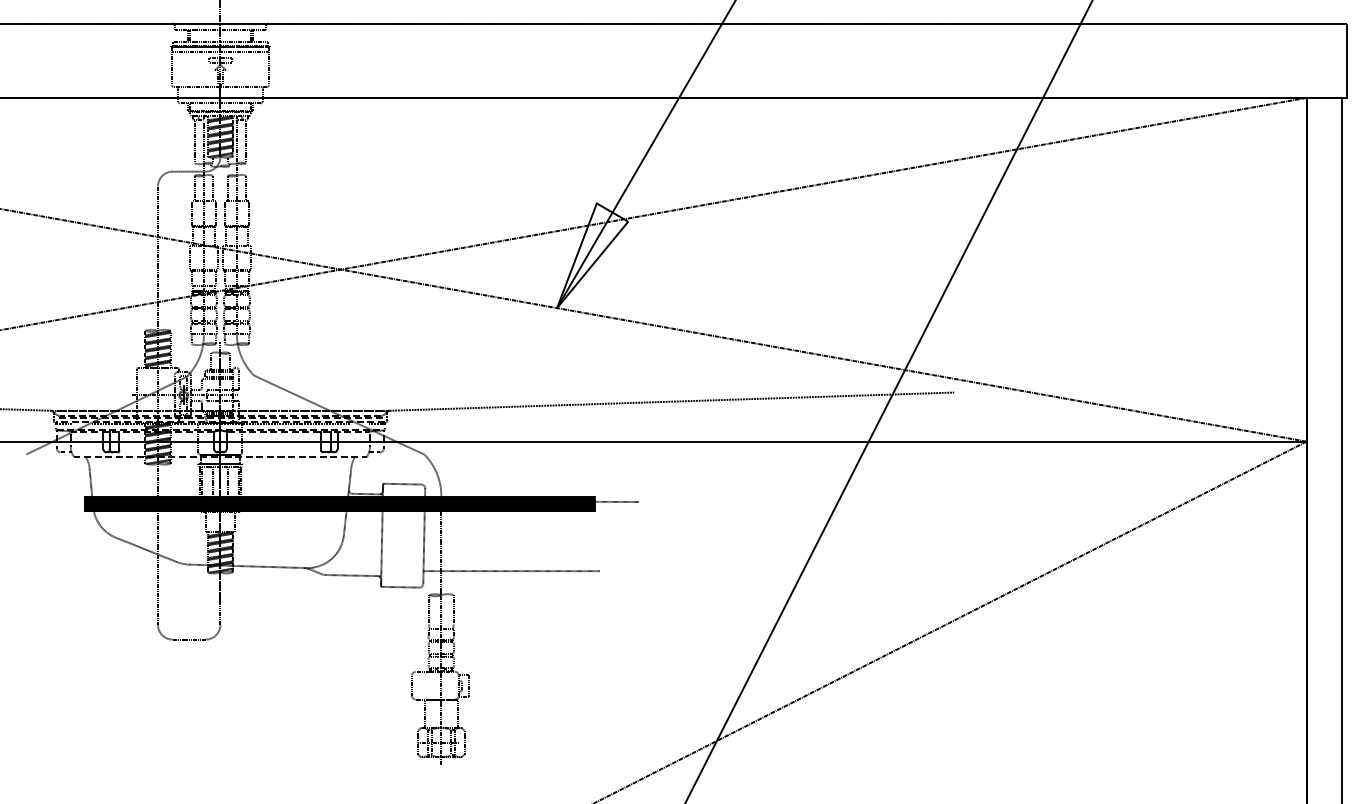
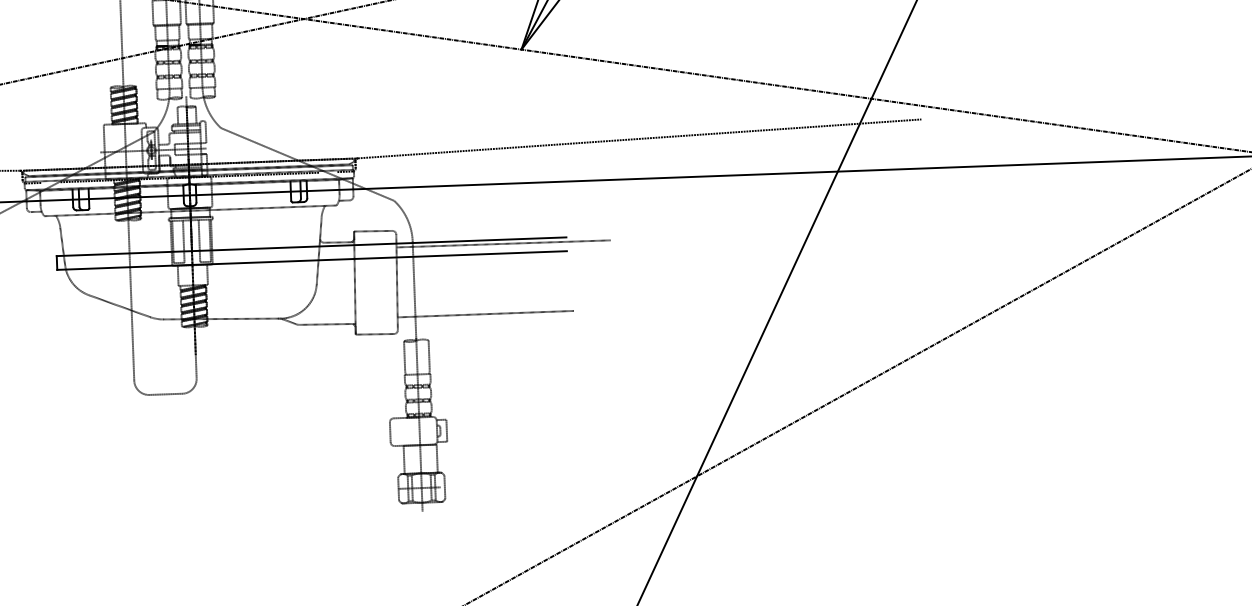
hatch: (340, 504) -> (312, 253), removed

